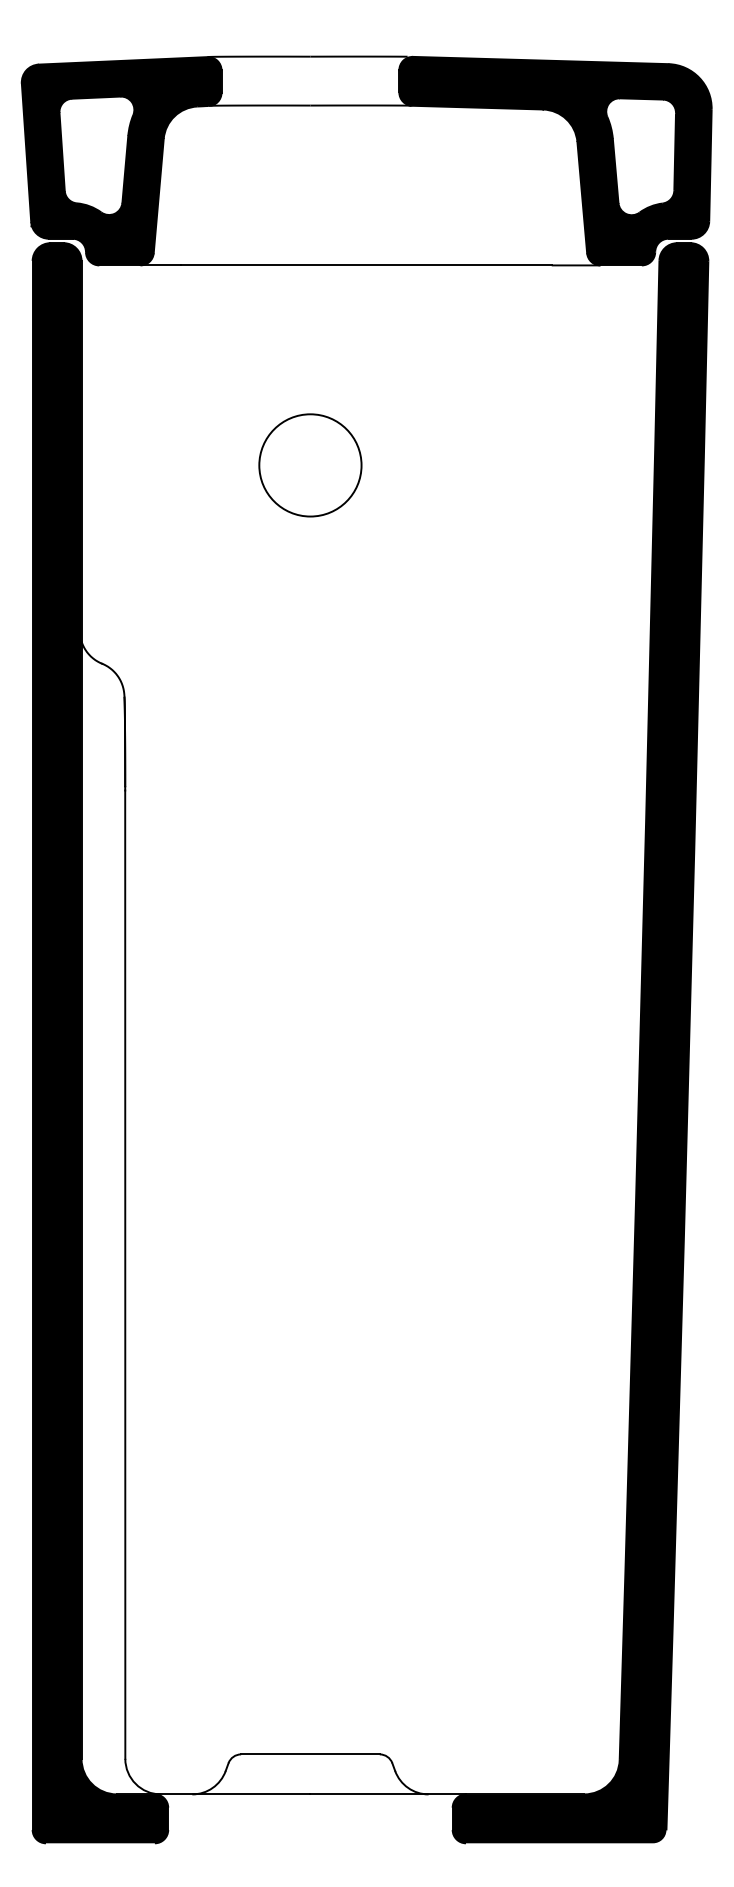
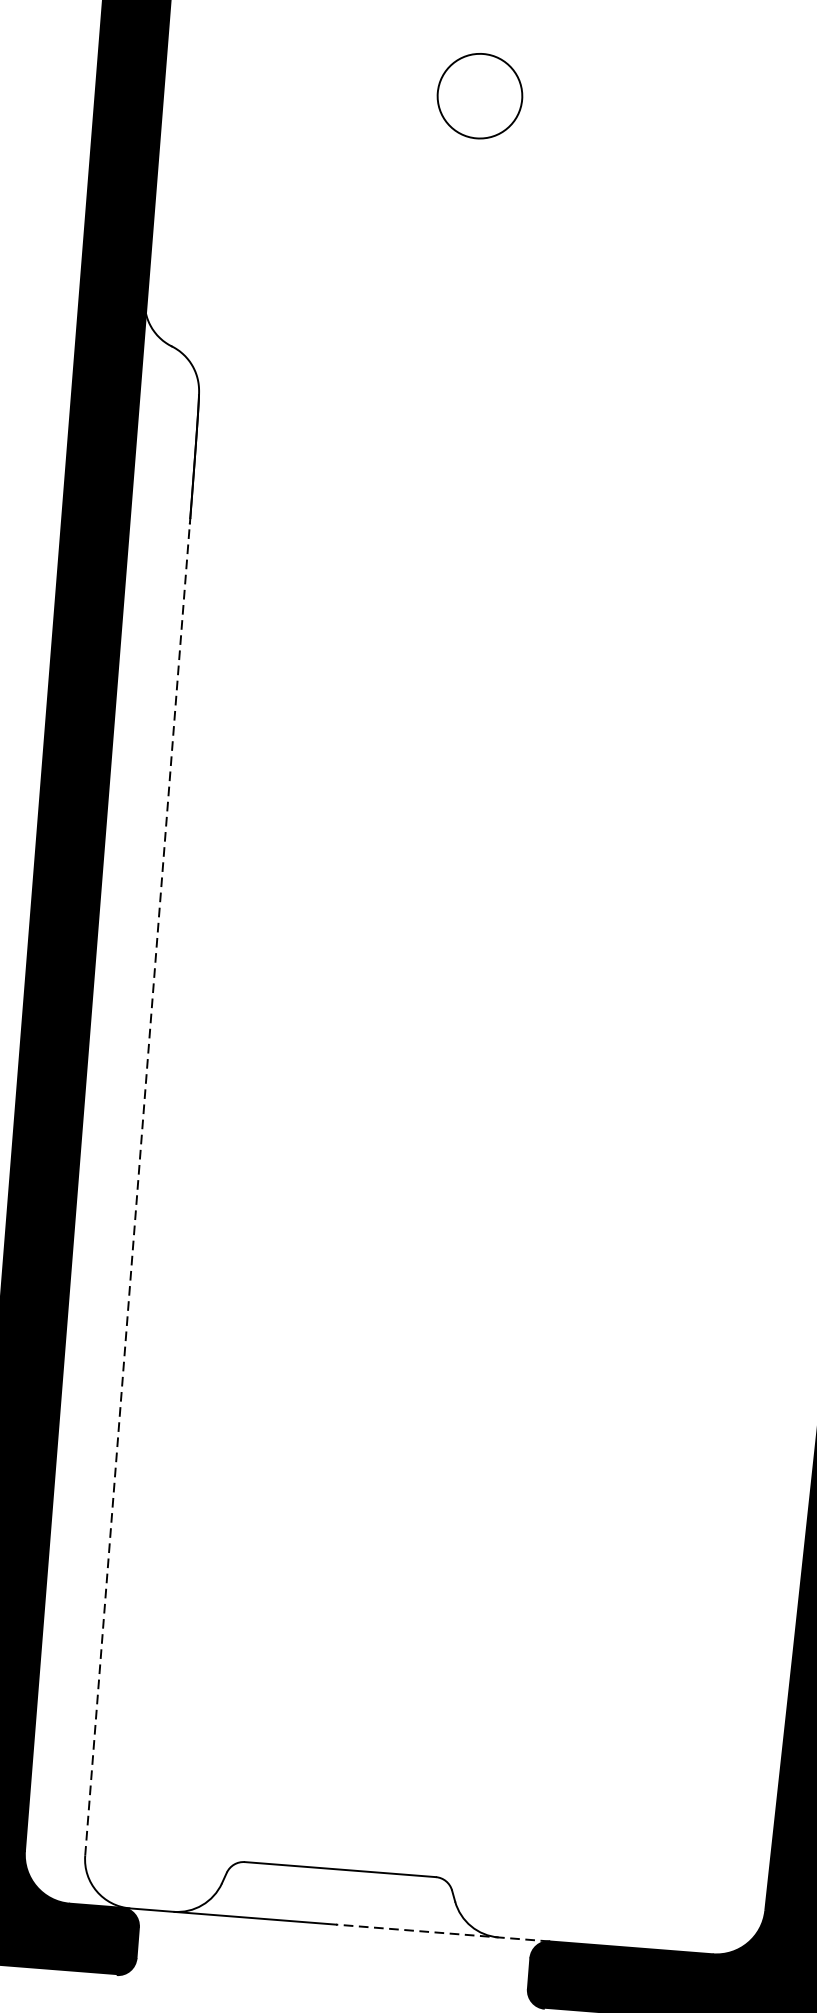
circle: (310, 465) -> (480, 96), size x0.6
line: (125, 1274) -> (137, 1189), solid -> dashed
line: (388, 1794) -> (443, 1933), solid -> dashed

